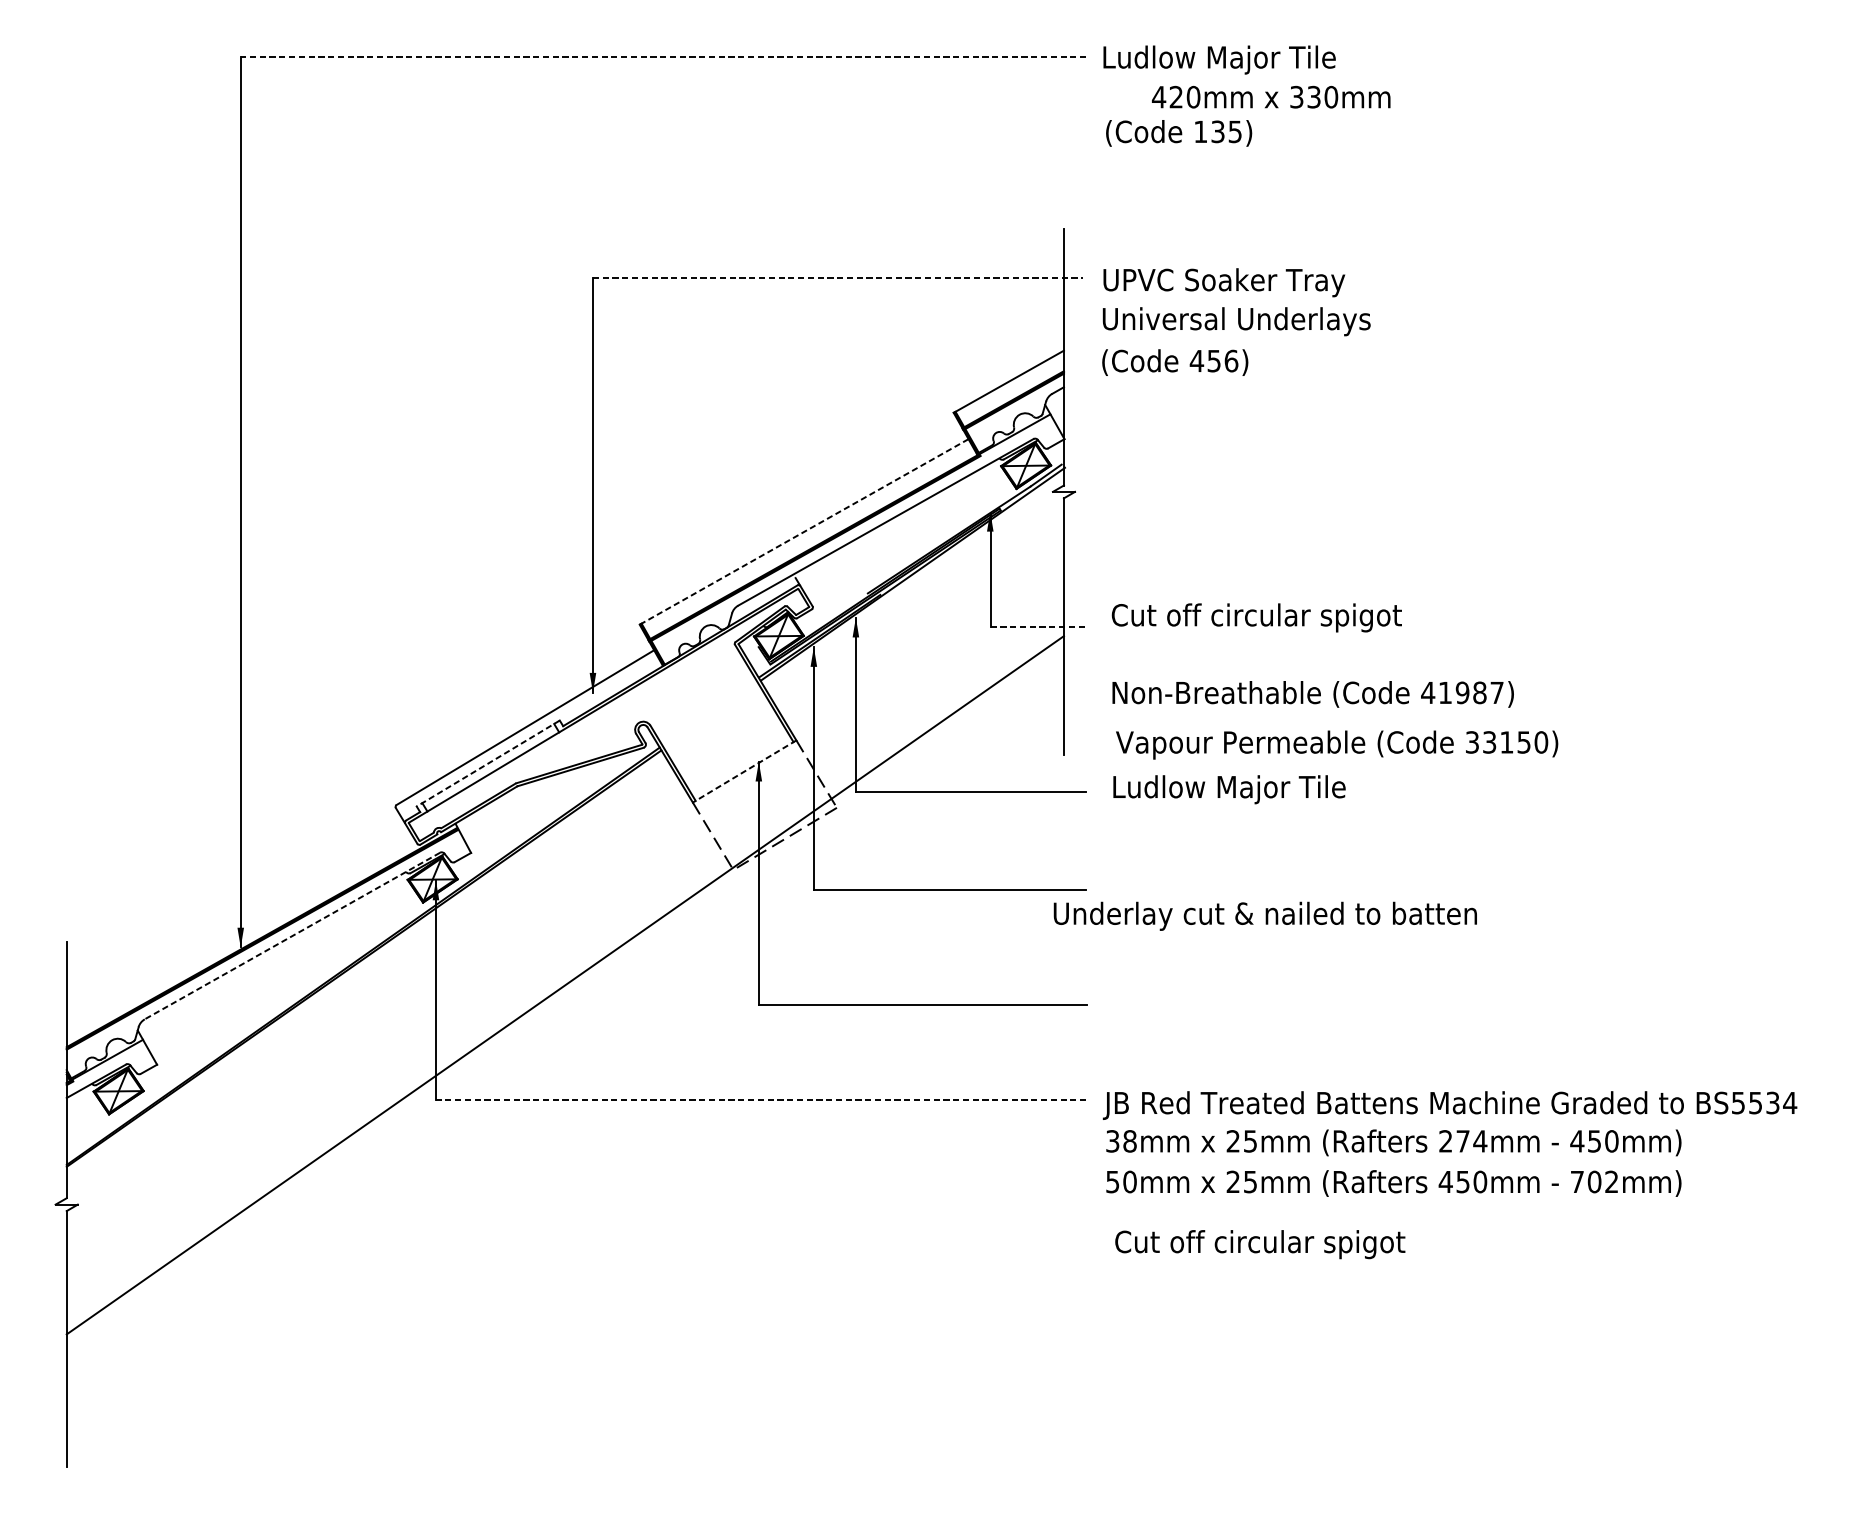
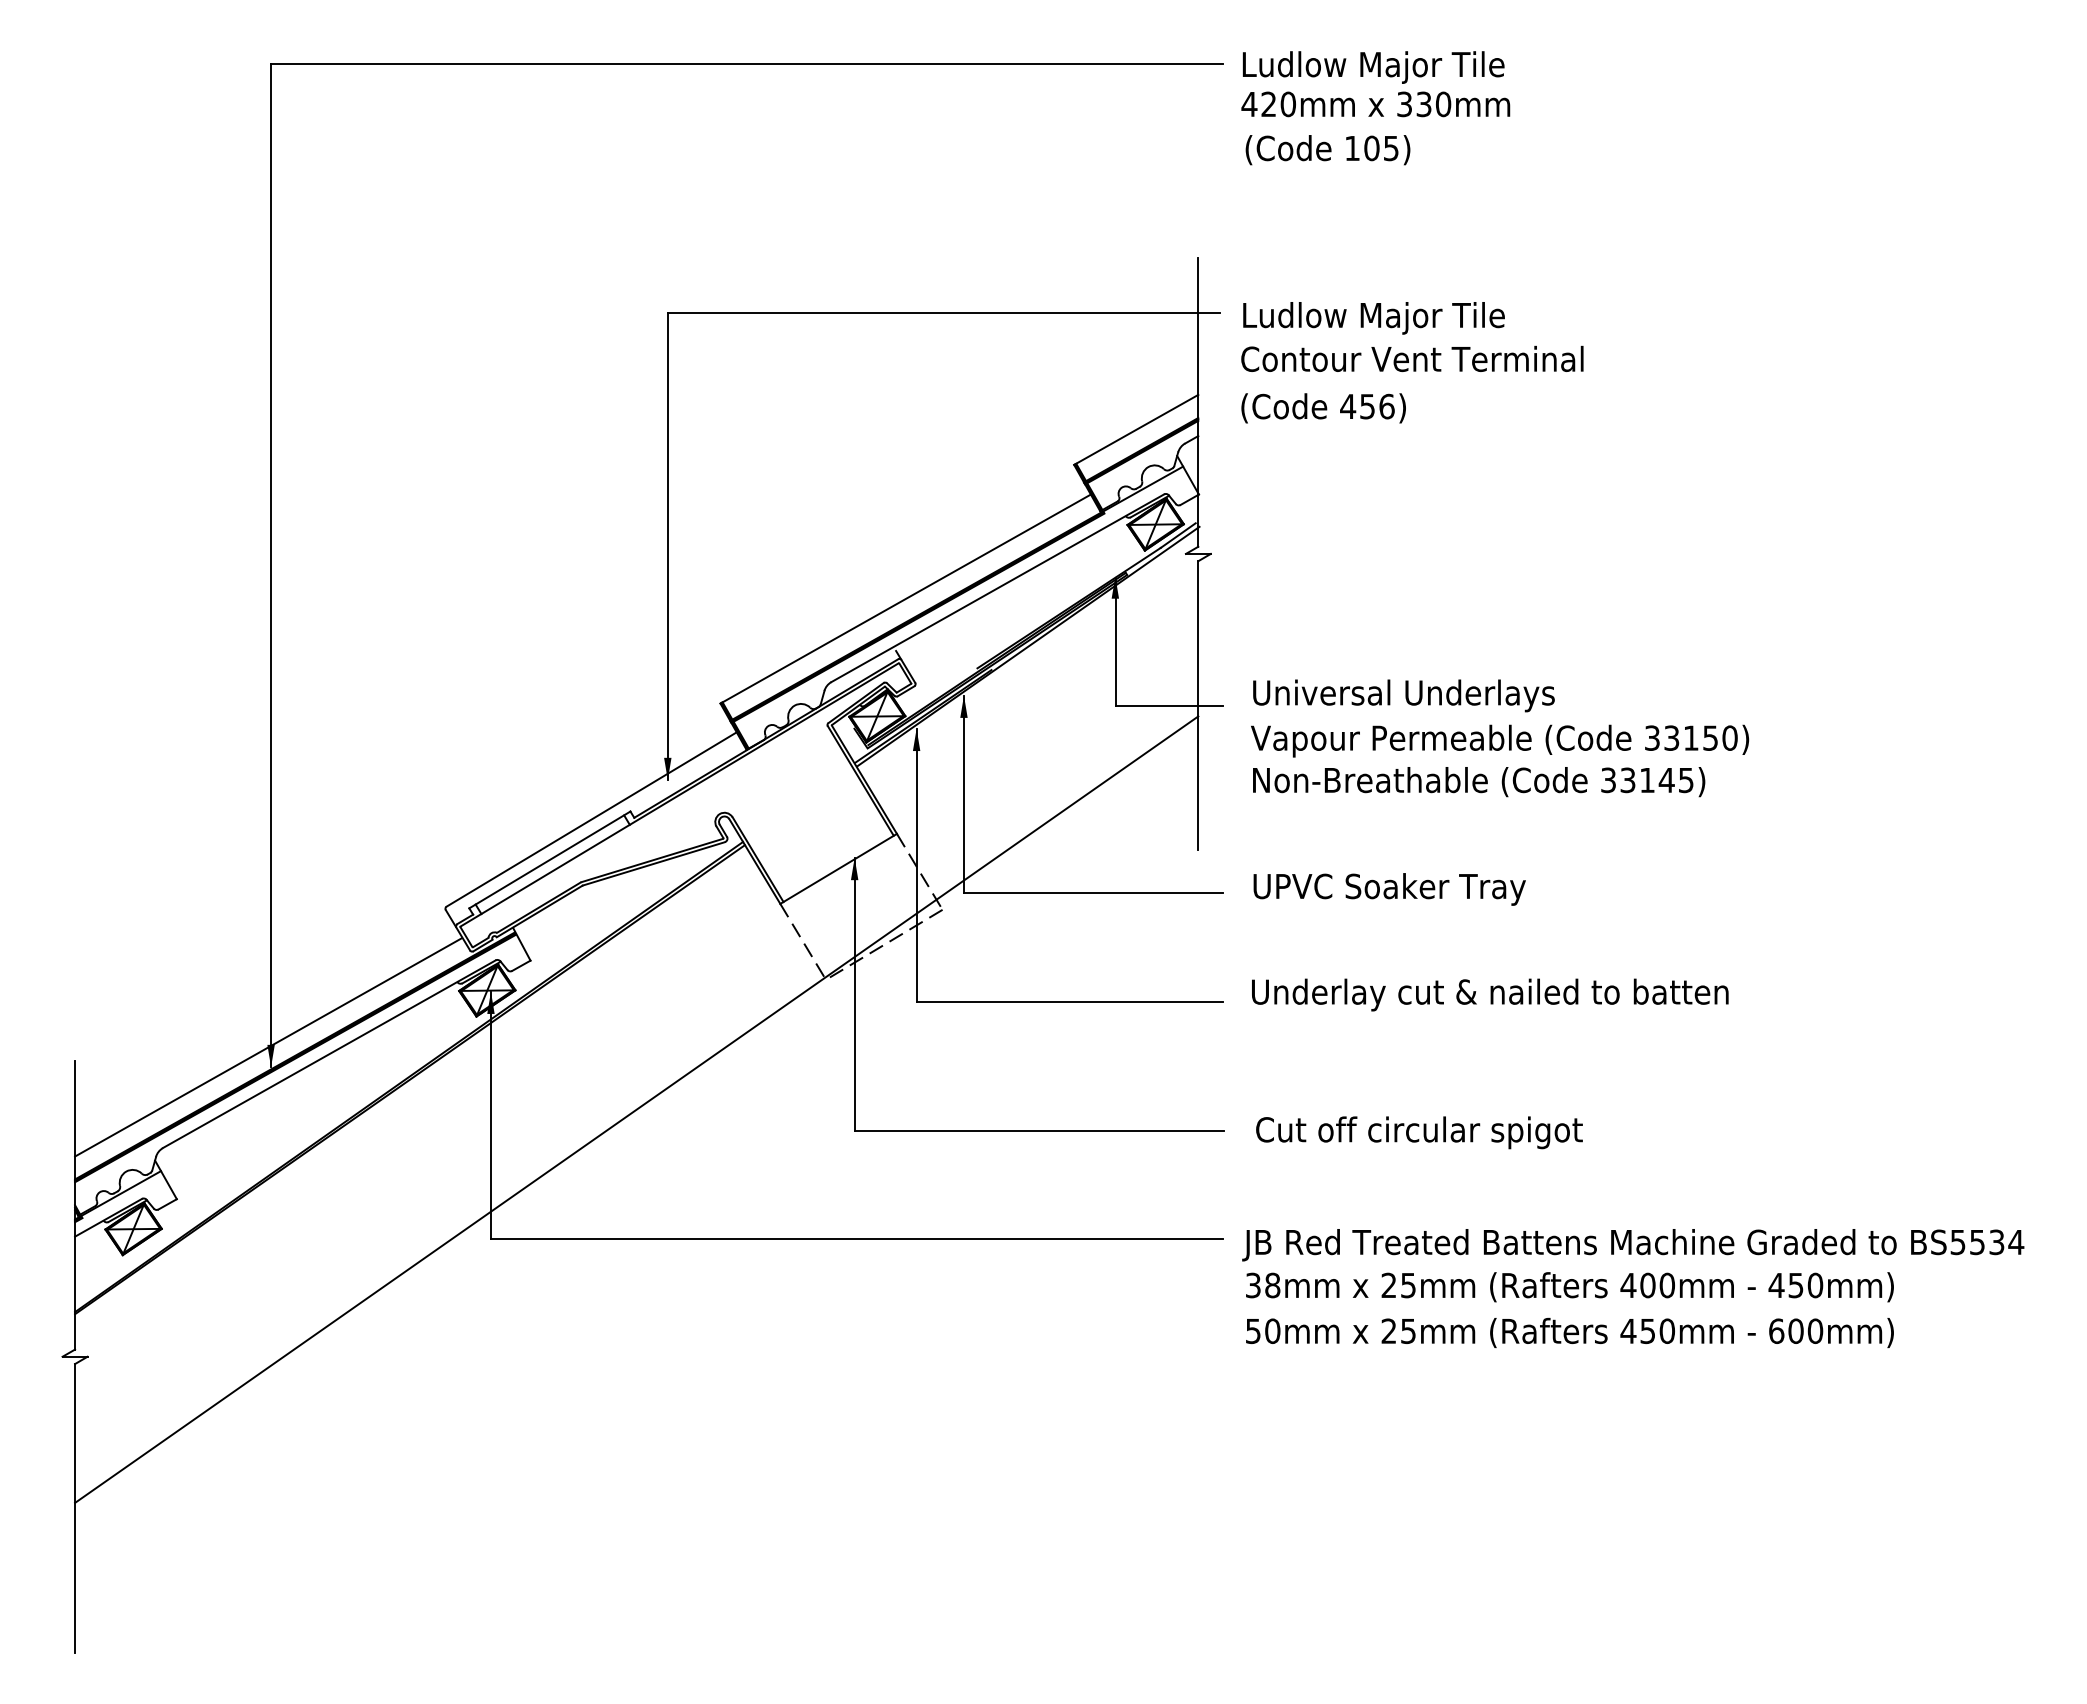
line: (662, 56) -> (746, 63), dashed -> solid
text: (1270, 97) -> (1375, 104), moved
text: (1217, 131) -> (1371, 148), 135) -> 105)
line: (838, 278) -> (944, 313), dashed -> solid
text: (1223, 282) -> (1378, 318), UPVC Soaker Tray -> Ludlow Major Tile
text: (1254, 321) -> (1412, 361), Universal Underlays -> Contour Vent Terminal
line: (803, 532) -> (905, 599), dashed -> solid
text: (1256, 617) -> (1415, 695), Cut off circular spigot -> Universal Underlays
line: (1038, 626) -> (1169, 705), dashed -> solid
text: (1461, 693) -> (1646, 780), 41987) -> 33145)
text: (1337, 744) -> (1500, 740), moved
line: (487, 763) -> (549, 859), dashed -> solid
line: (744, 772) -> (838, 869), dashed -> solid
text: (1233, 789) -> (1389, 889), Ludlow Major Tile -> UPVC Soaker Tray
text: (1265, 915) -> (1490, 994), moved
line: (238, 930) -> (268, 1047), added
line: (292, 936) -> (329, 1054), dashed -> solid
line: (760, 1100) -> (856, 1239), dashed -> solid
text: (1462, 1141) -> (1647, 1285), 274mm -> 400mm
text: (1595, 1182) -> (1796, 1331), 702mm) -> 600mm)
text: (1260, 1244) -> (1419, 1132), moved

